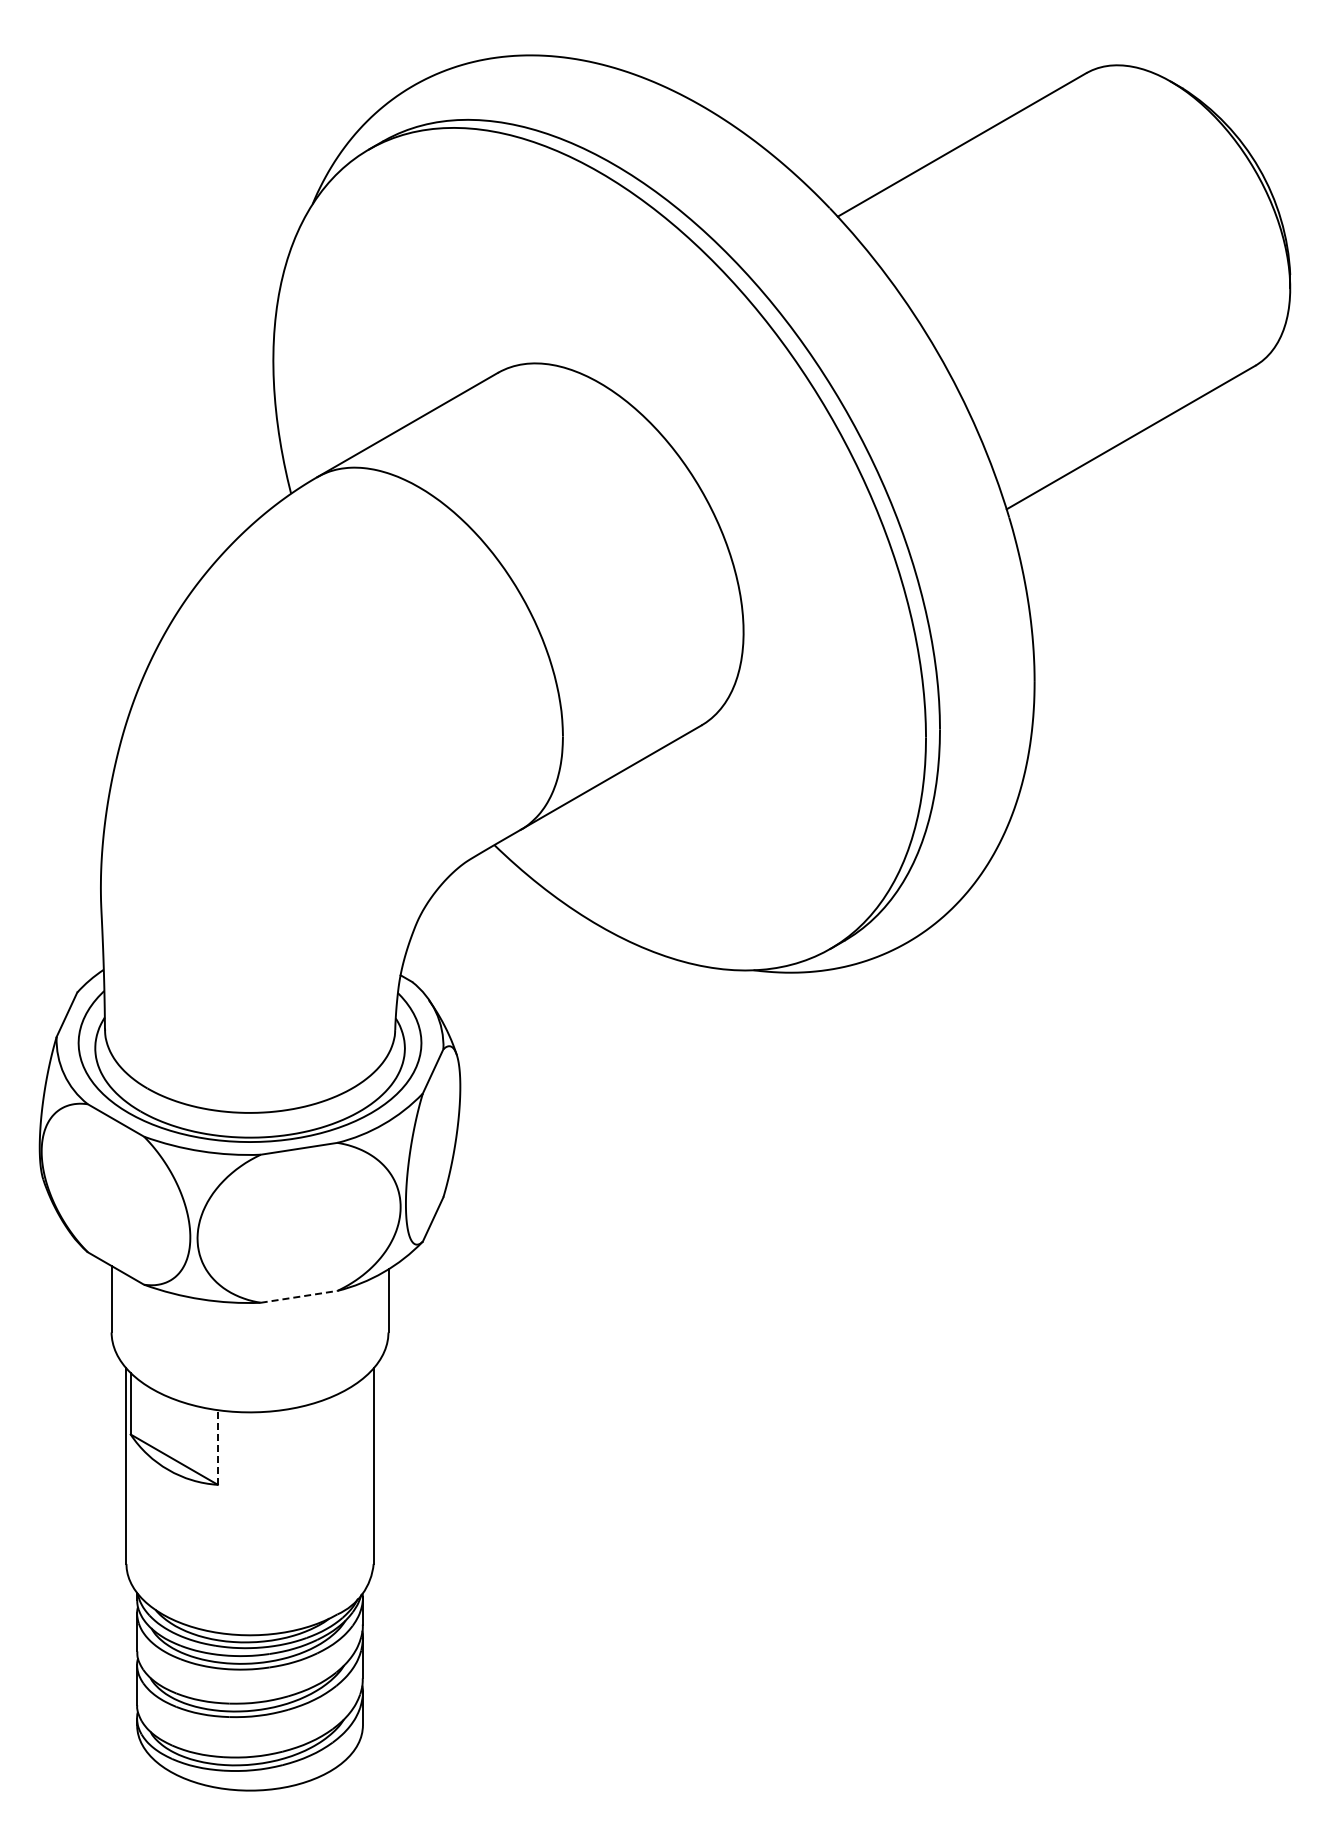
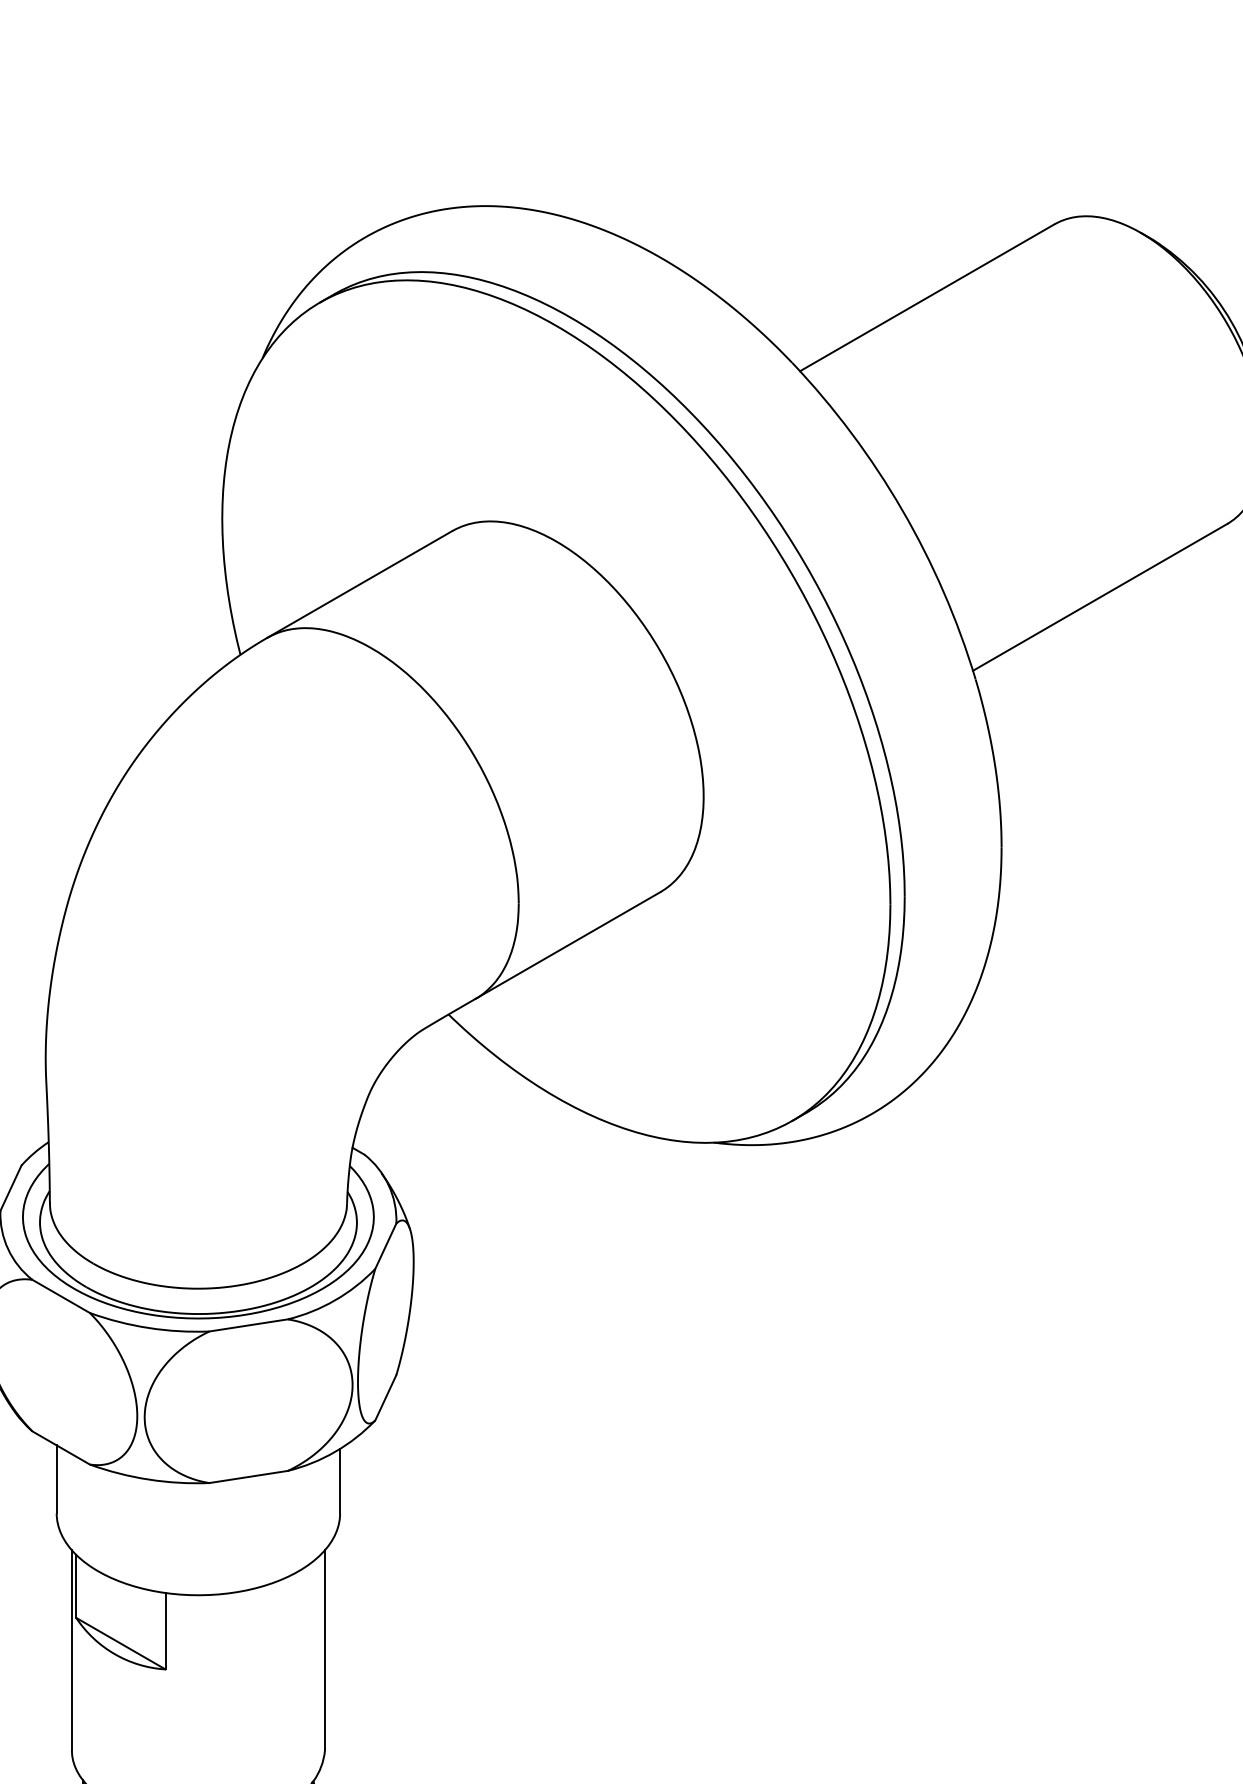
line: (299, 1296) -> (249, 1476), dashed -> solid
line: (217, 1447) -> (165, 1631), dashed -> solid

